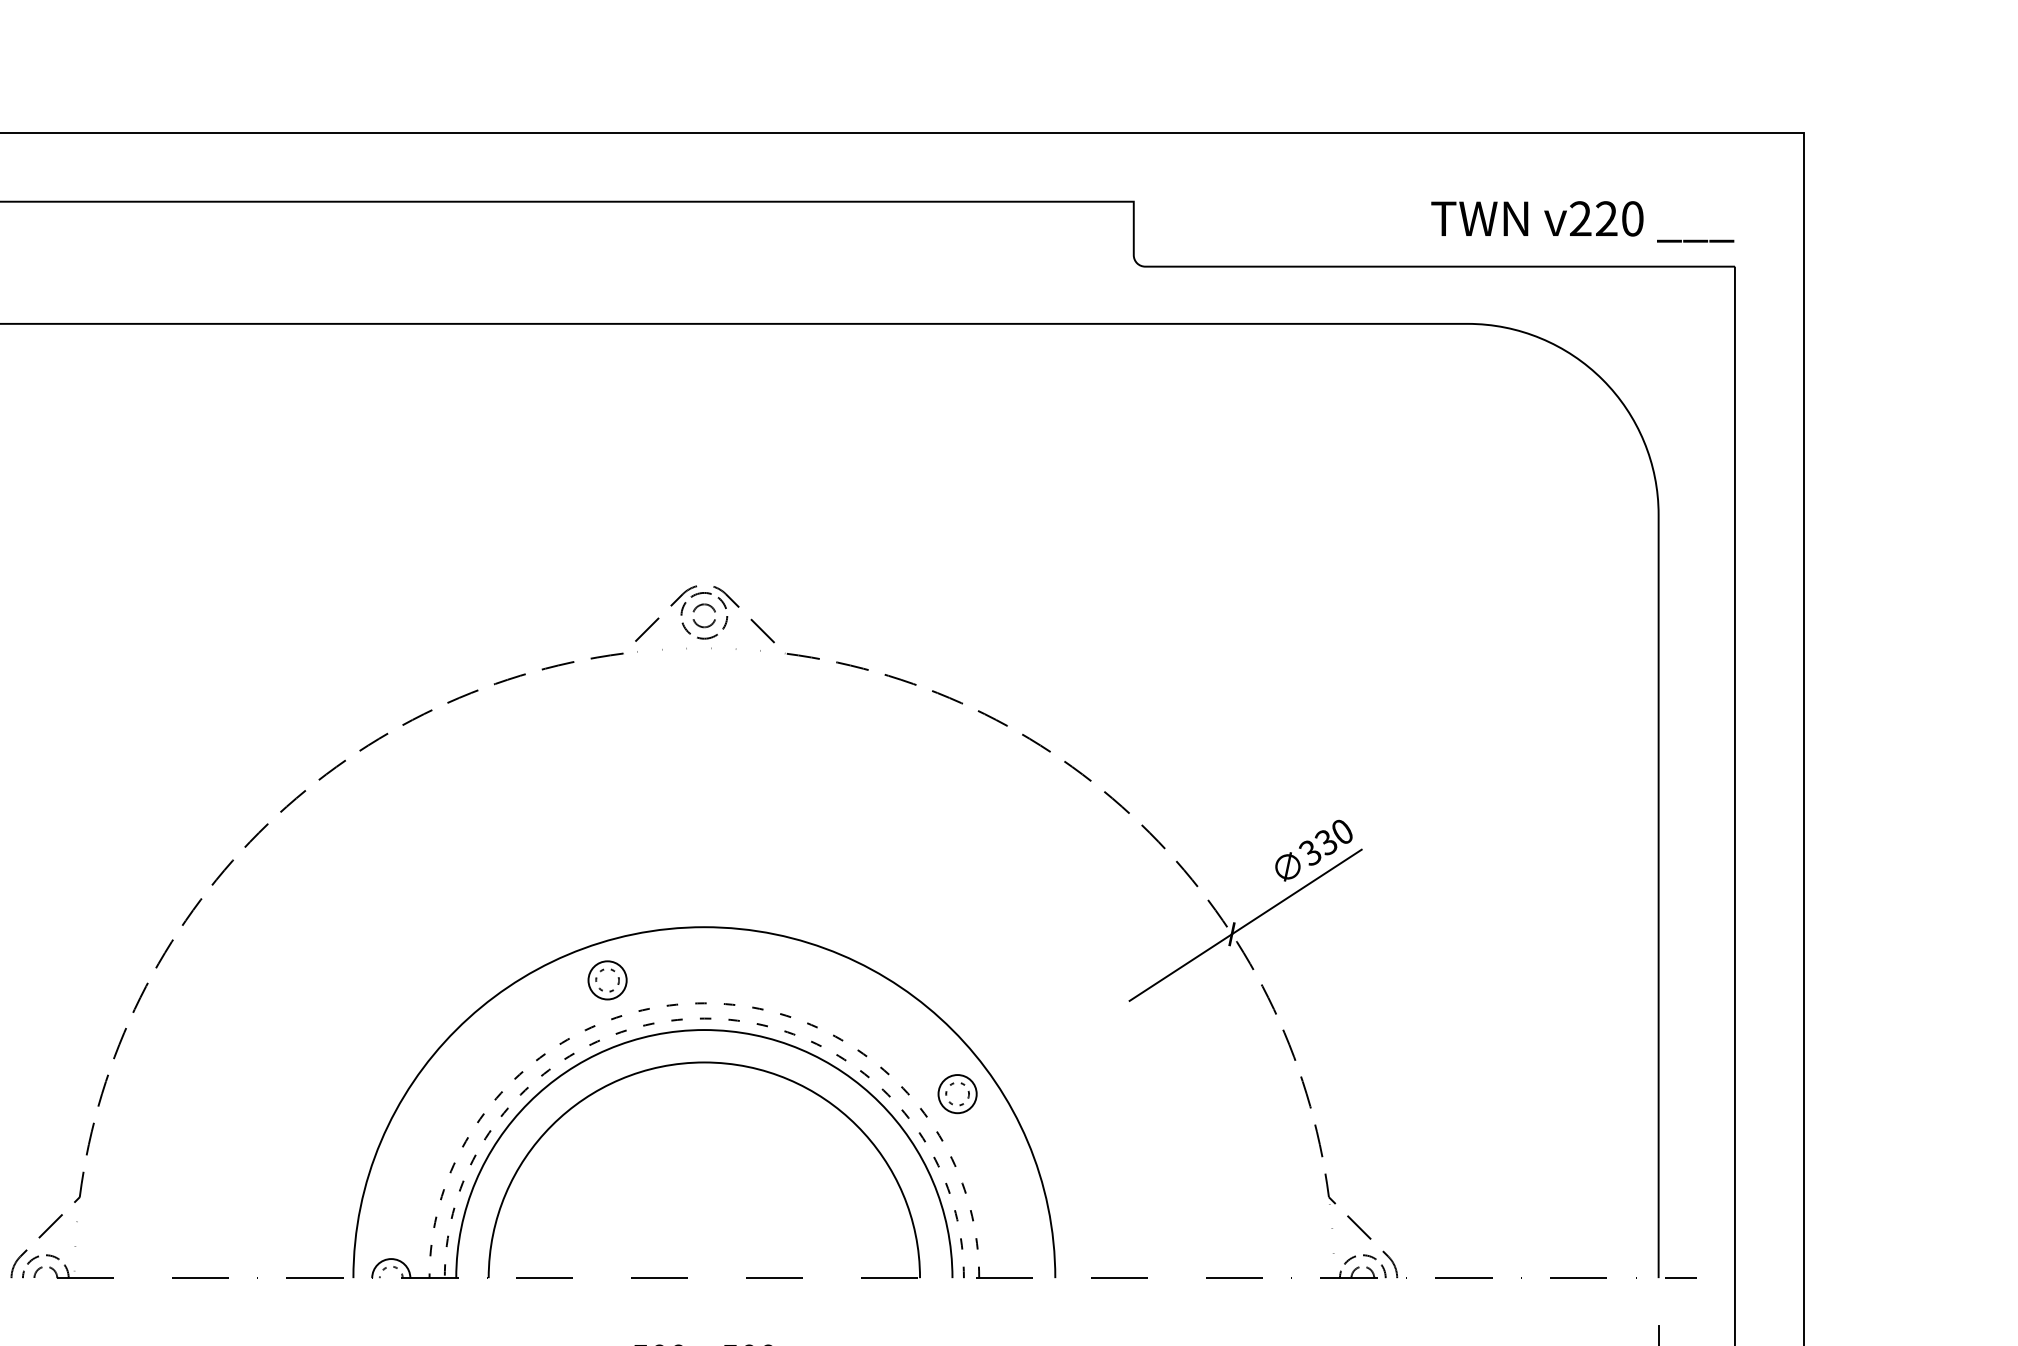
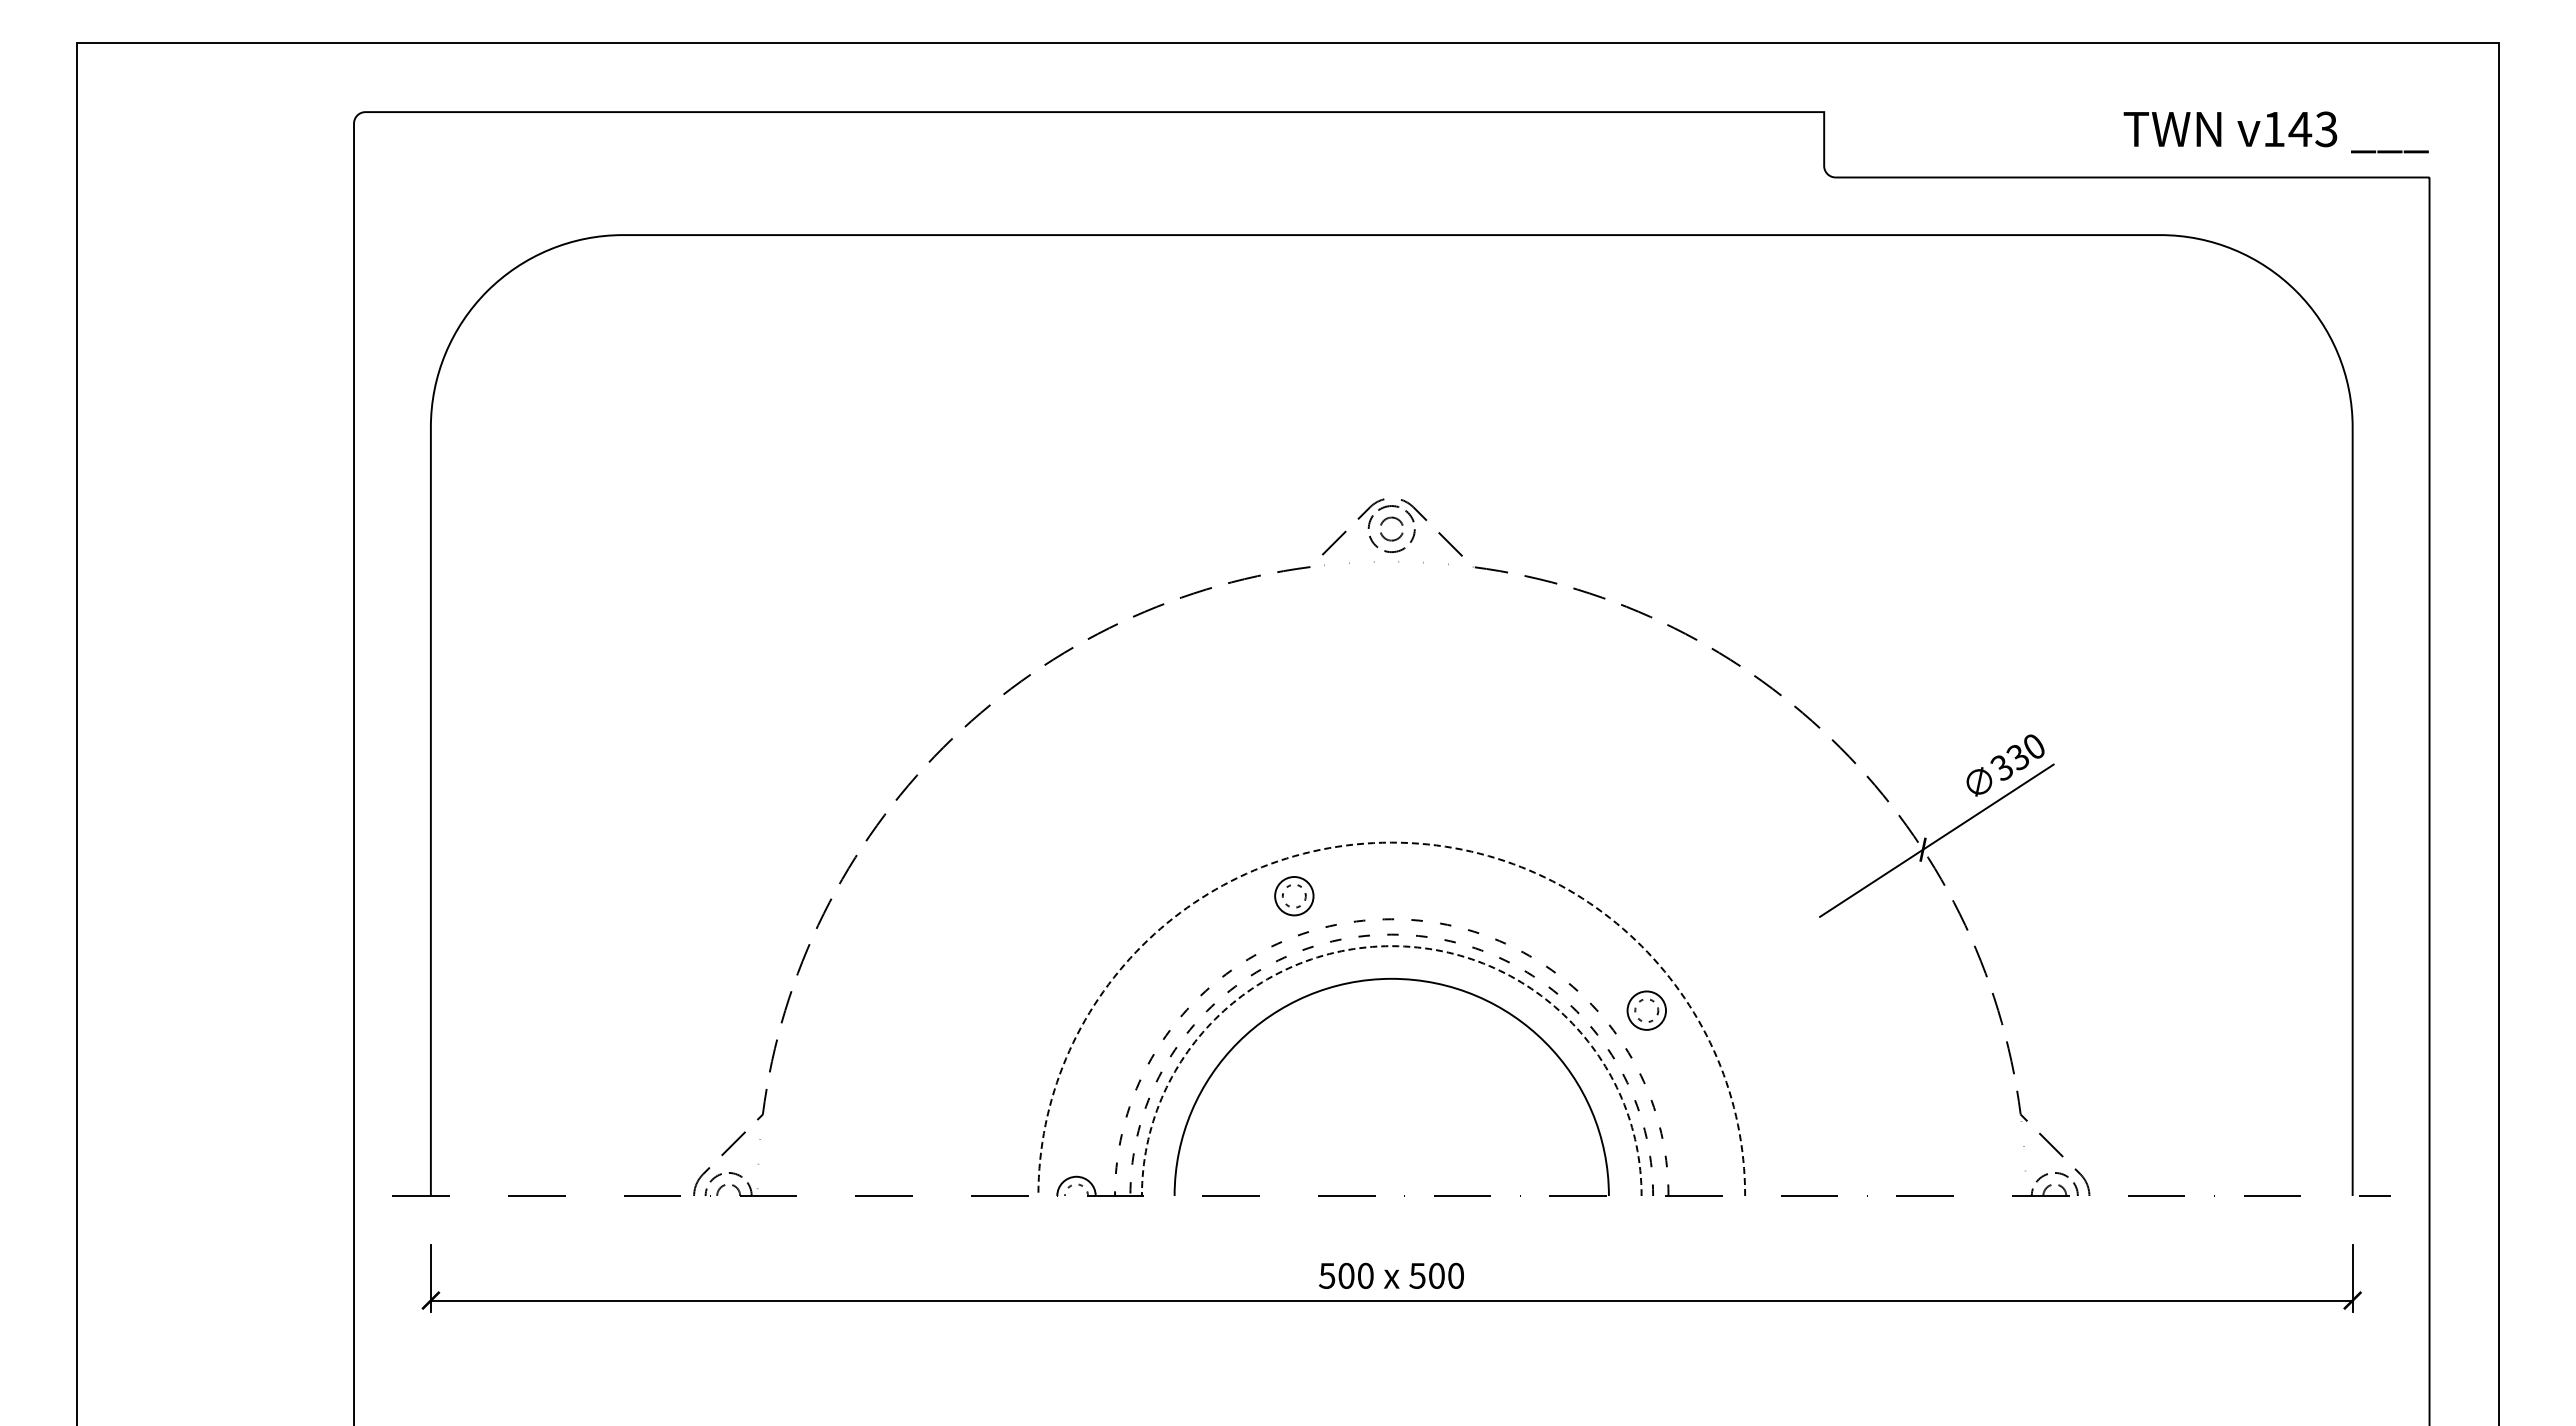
text: (1606, 218) -> (2300, 129), v220 -> v143
arc: (704, 927) -> (1391, 842), solid -> dashed
arc: (704, 1030) -> (1391, 946), solid -> dashed

